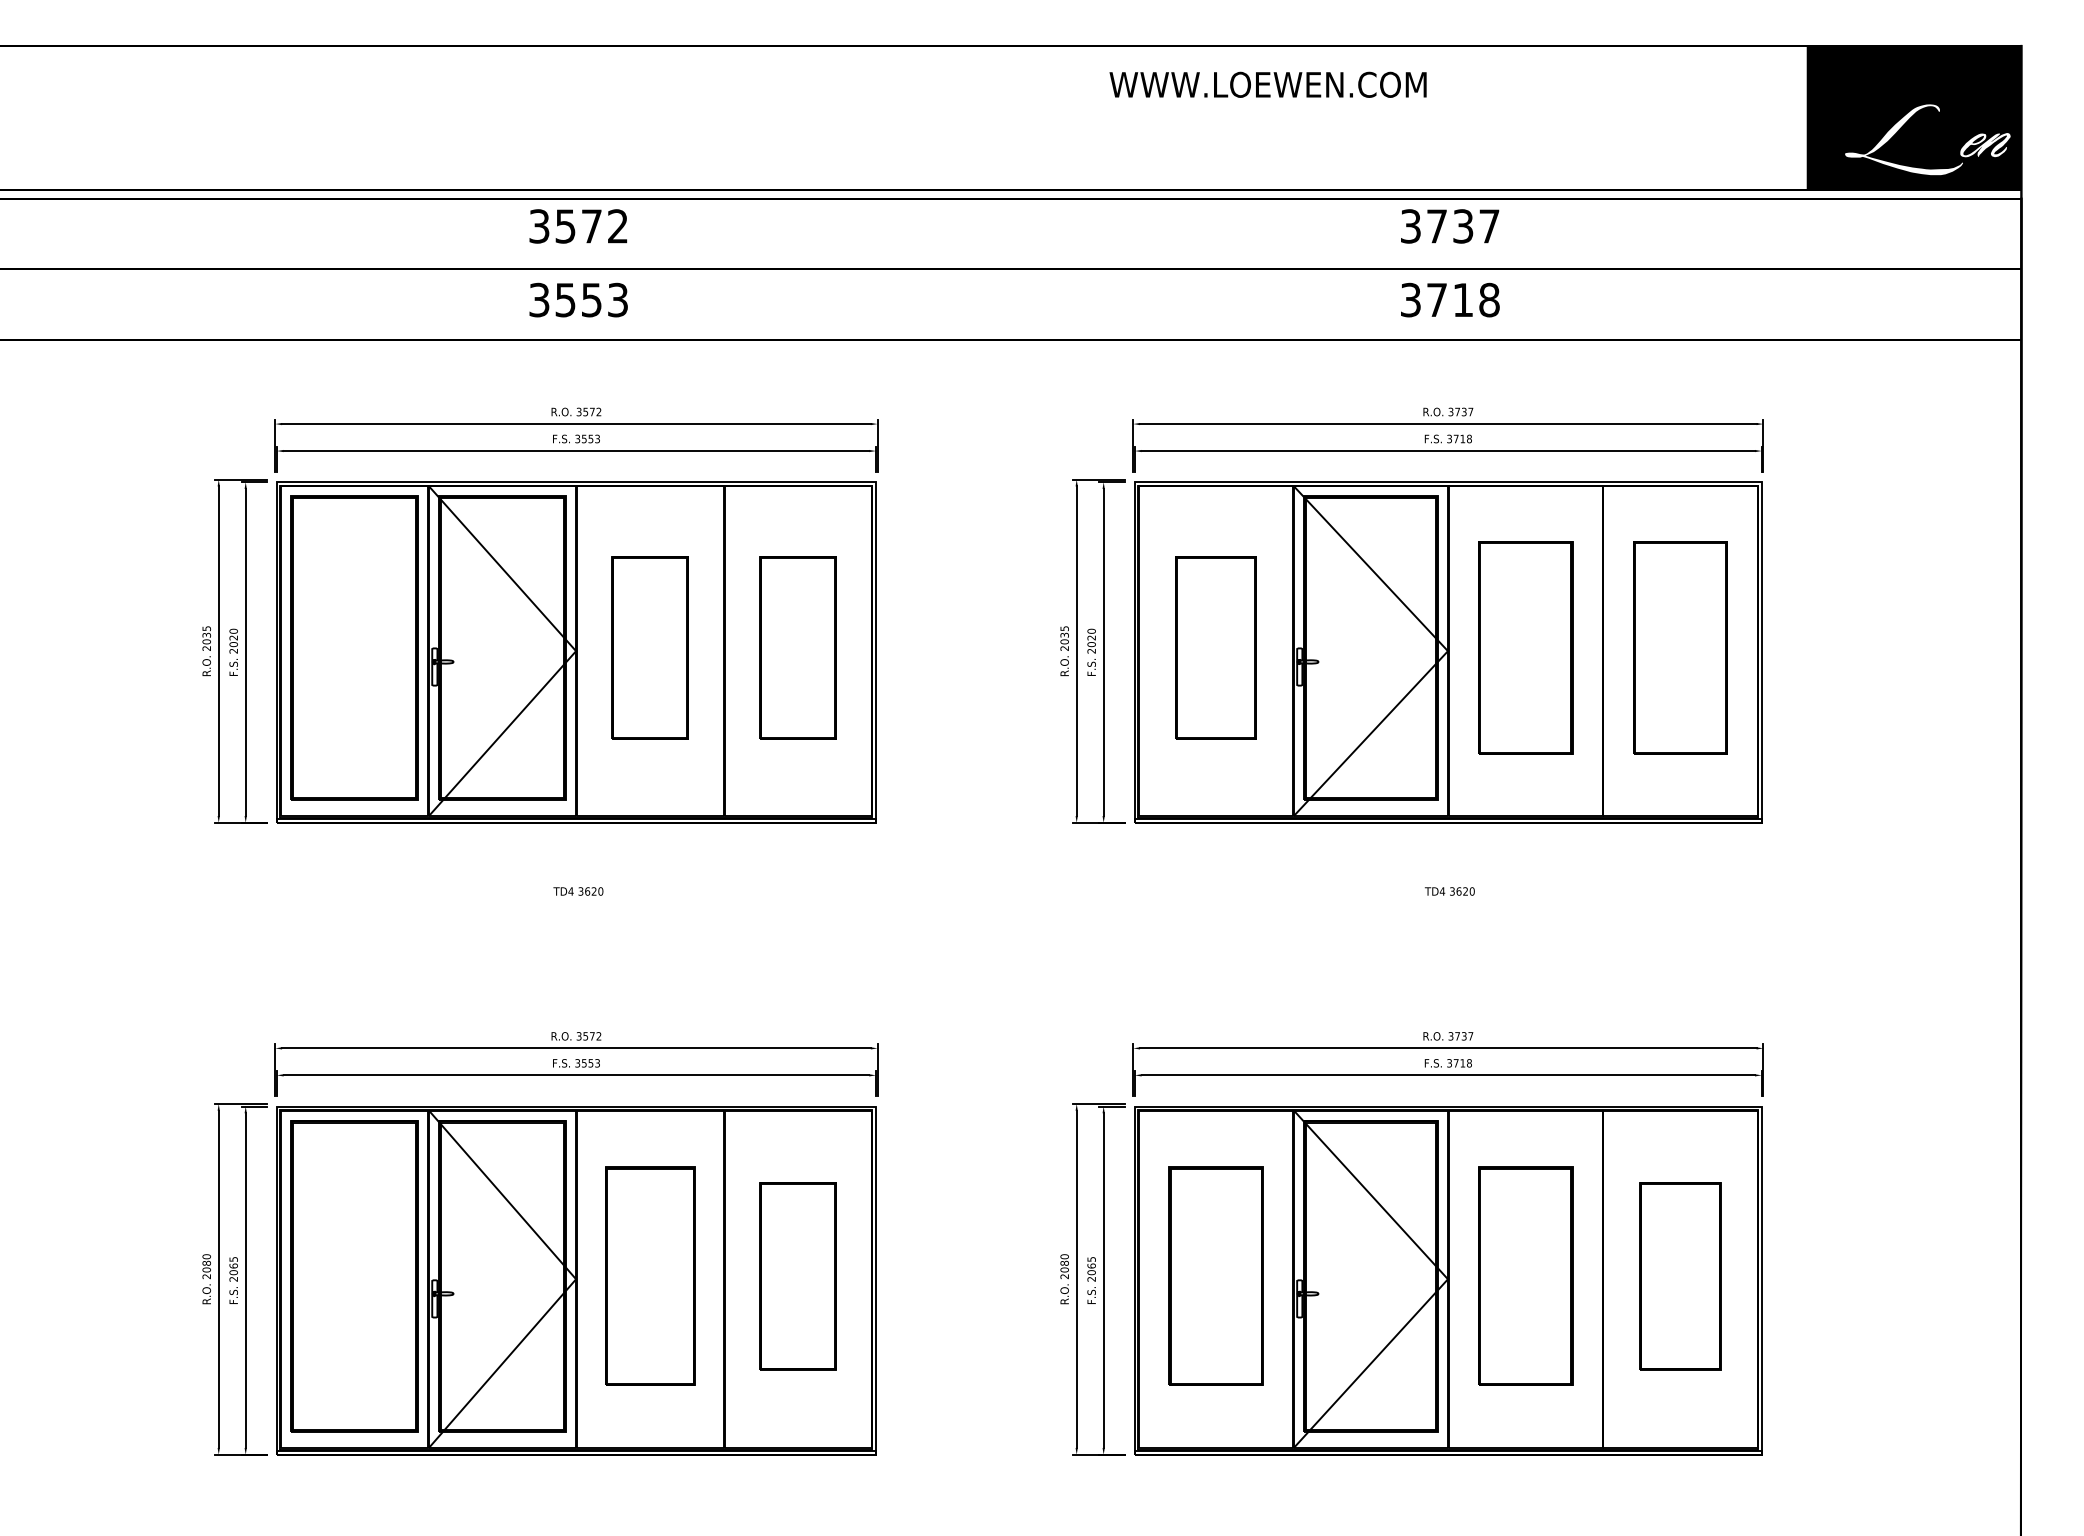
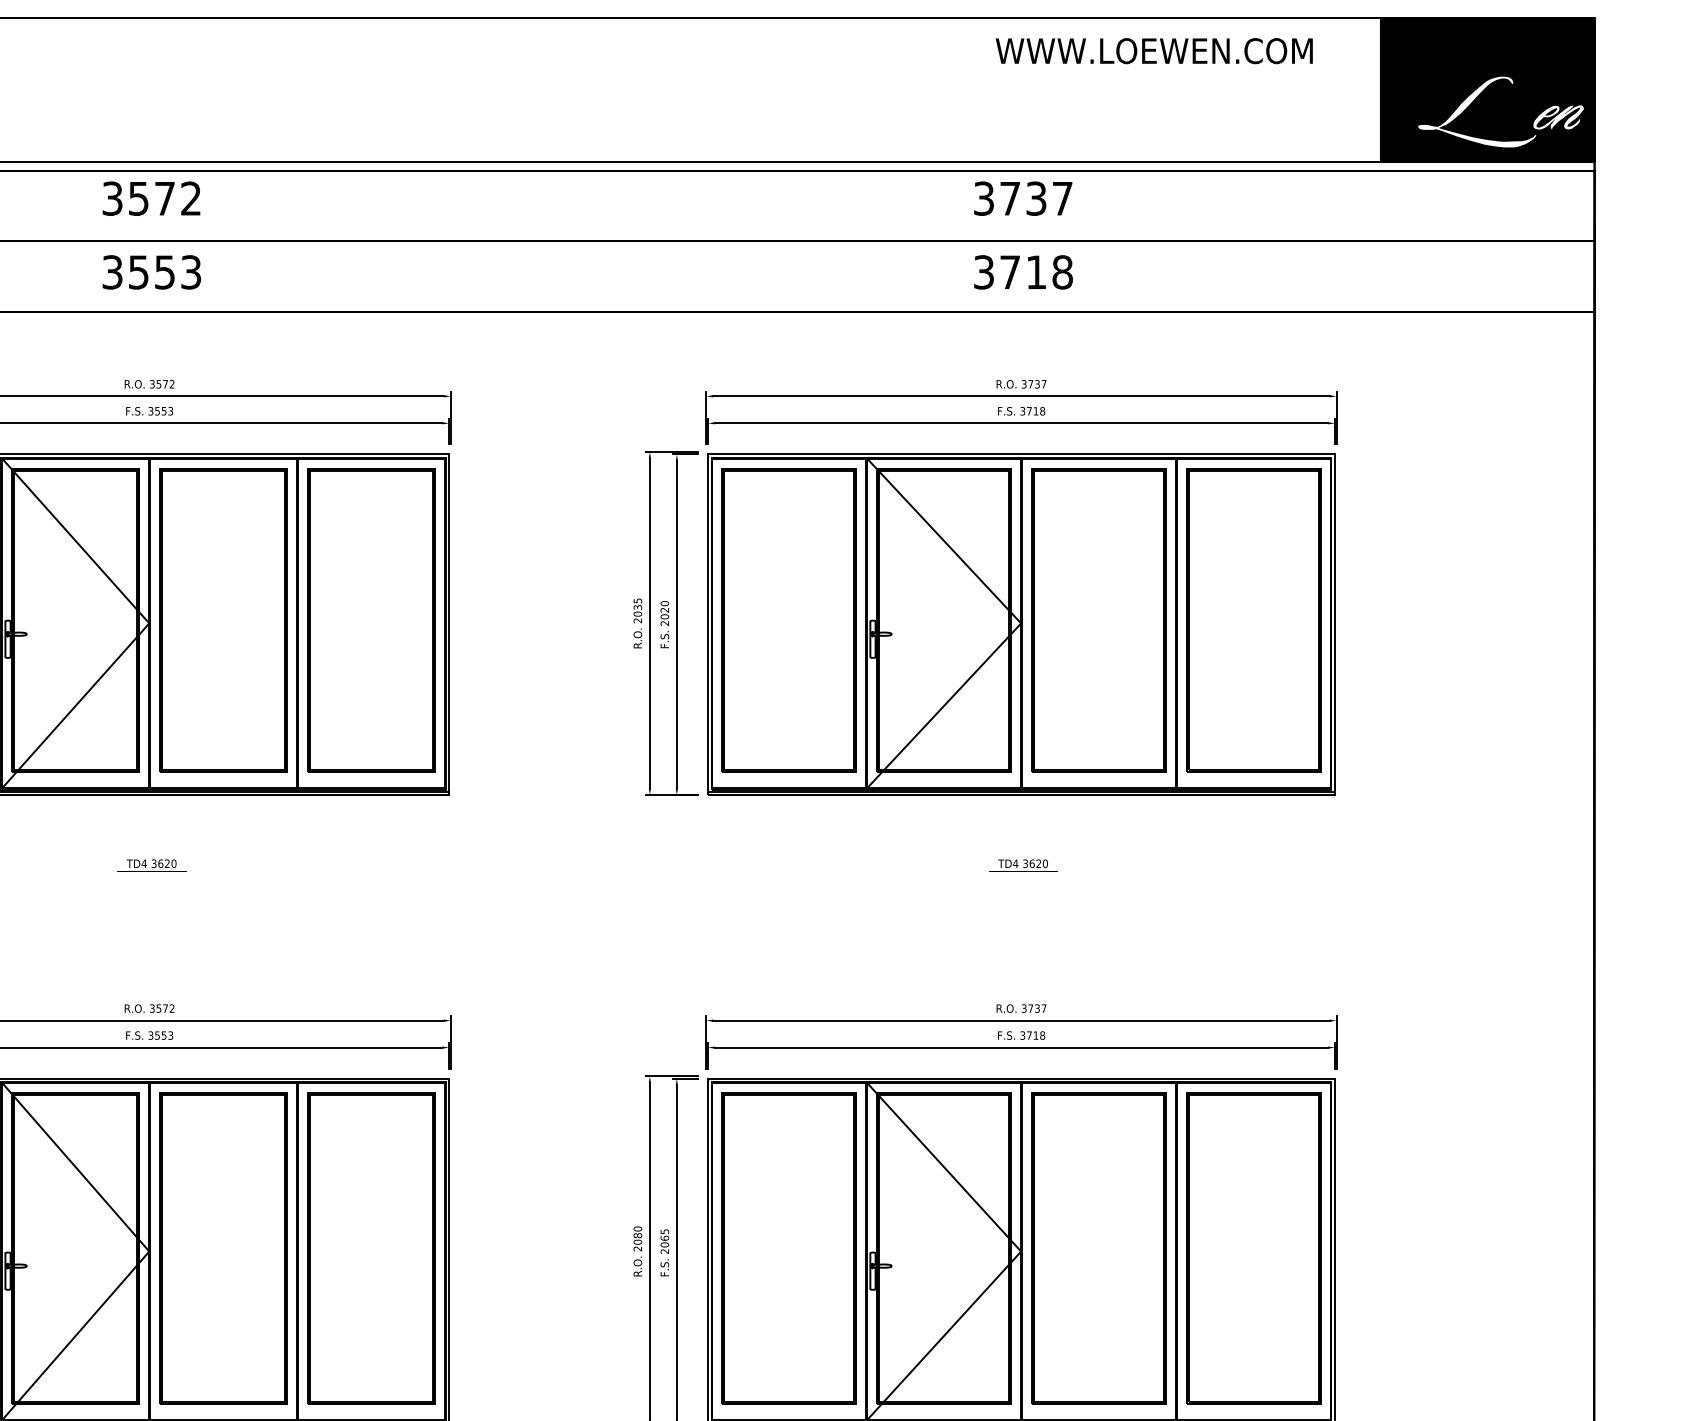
text: (1267, 84) -> (1153, 50), moved
part: (650, 647) -> (223, 619), size x1.67
part: (798, 647) -> (371, 619), size x1.67
part: (1215, 647) -> (788, 619), size x1.67
part: (1525, 647) -> (1098, 619), size x1.43
part: (1680, 647) -> (1253, 619), size x1.43
part: (650, 1276) -> (223, 1248), size x1.43
part: (798, 1276) -> (371, 1248), size x1.67
part: (1215, 1276) -> (788, 1248), size x1.43
part: (1525, 1276) -> (1098, 1248), size x1.43
part: (1680, 1276) -> (1253, 1248), size x1.67

